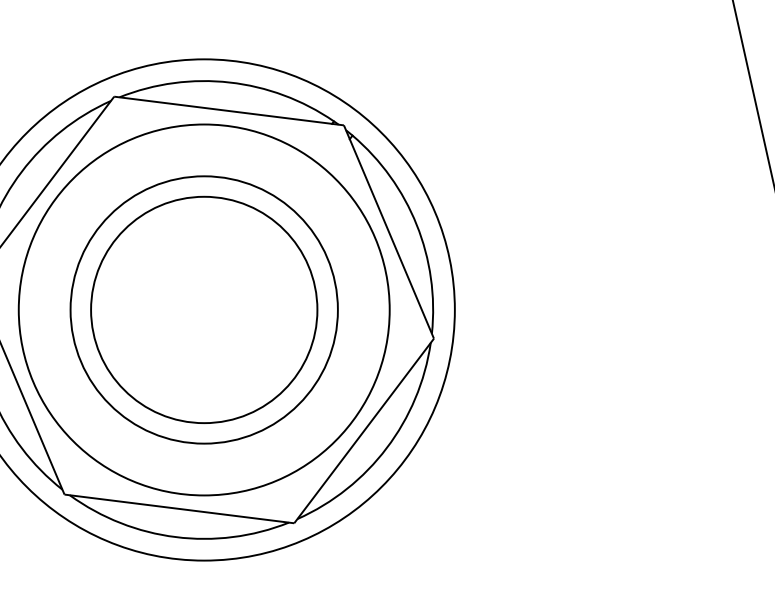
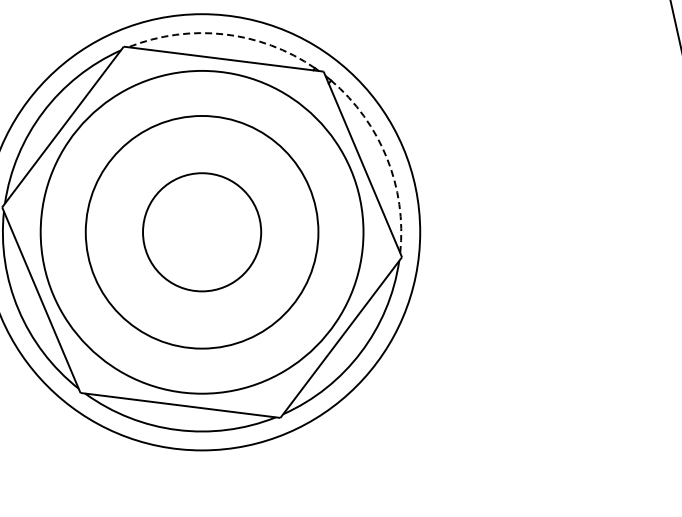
arc: (229, 82) -> (224, 34), solid -> dashed
arc: (417, 225) -> (387, 158), solid -> dashed
circle: (203, 309) -> (201, 231), size x0.6

